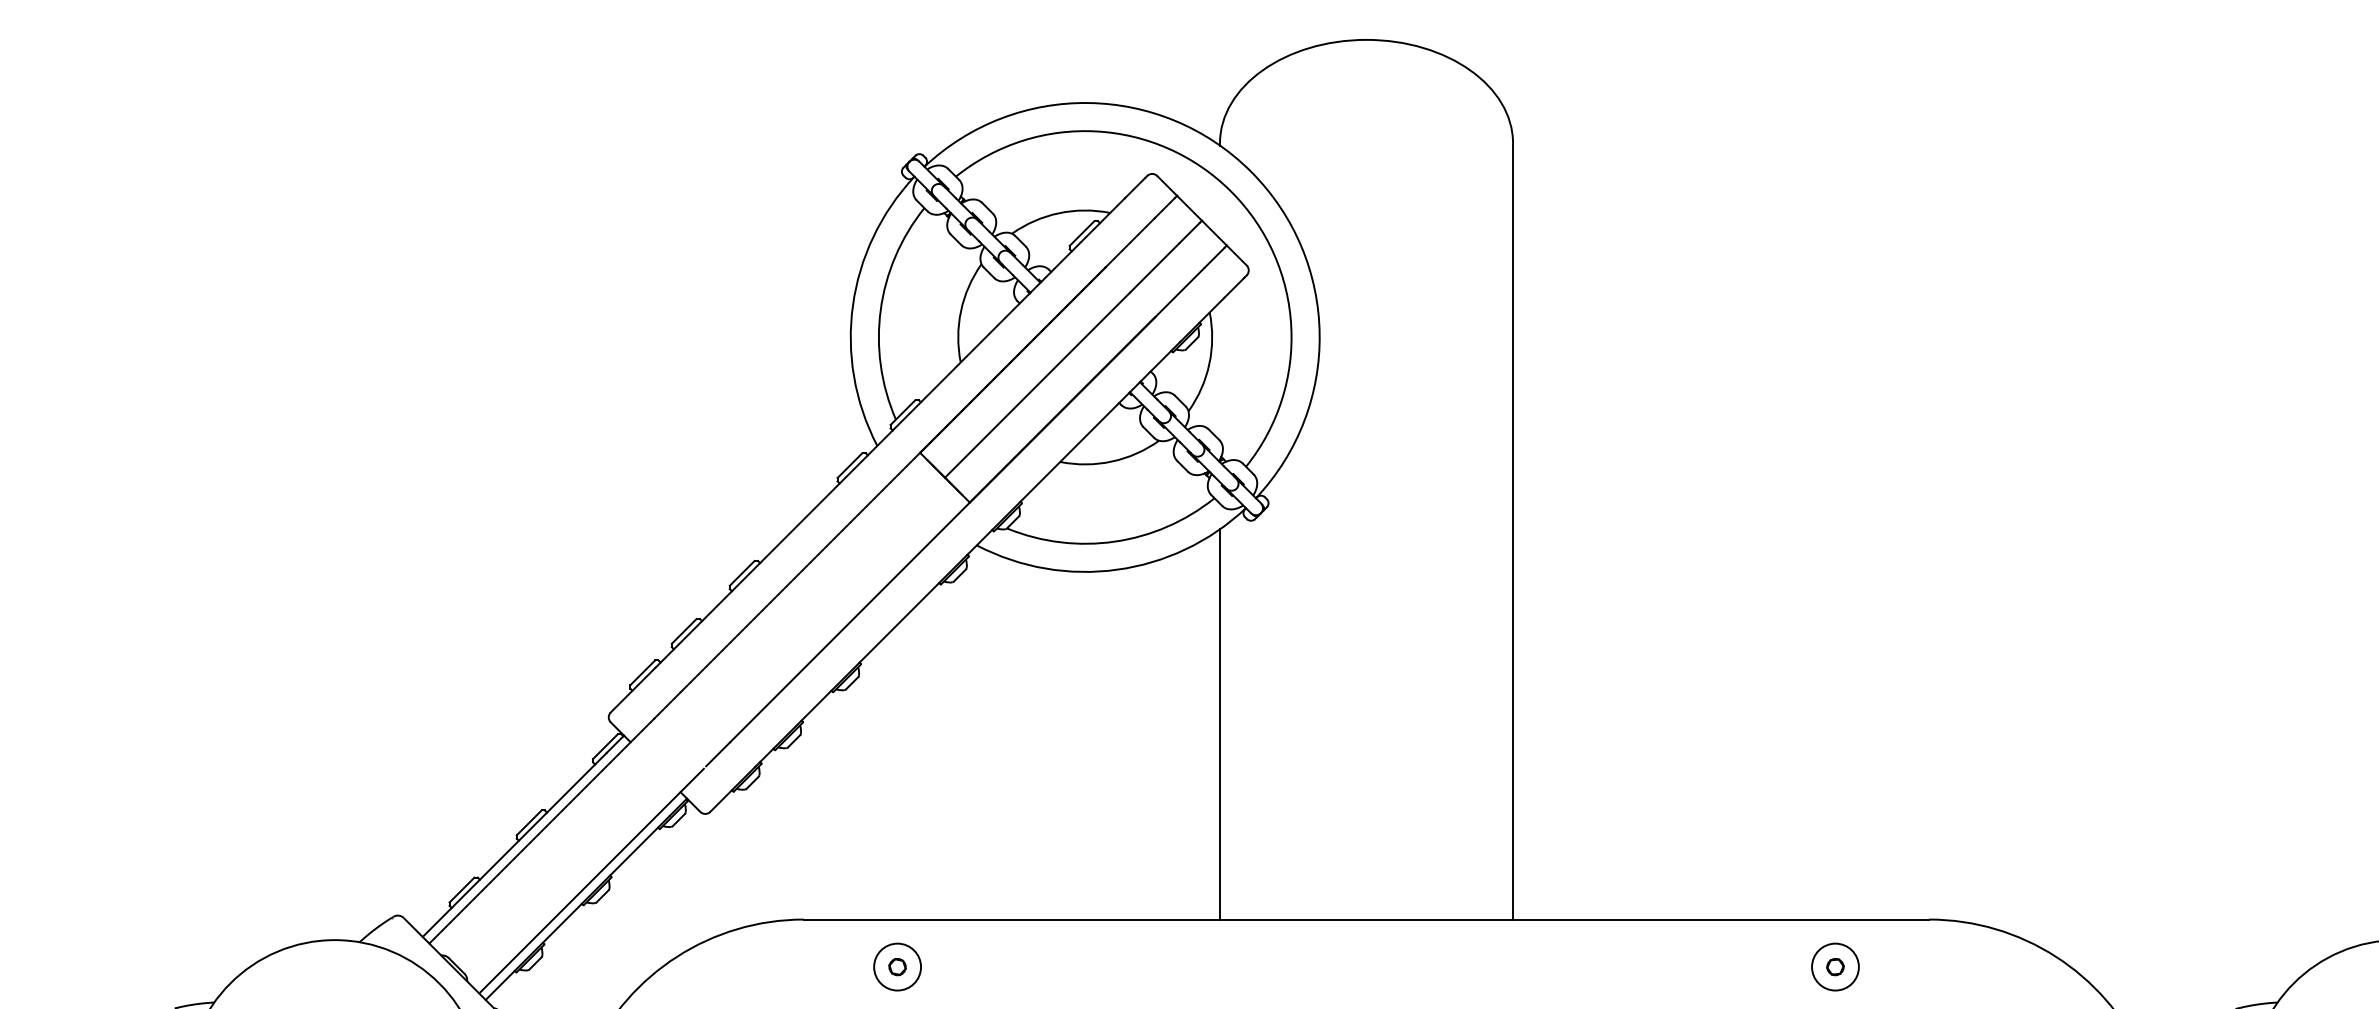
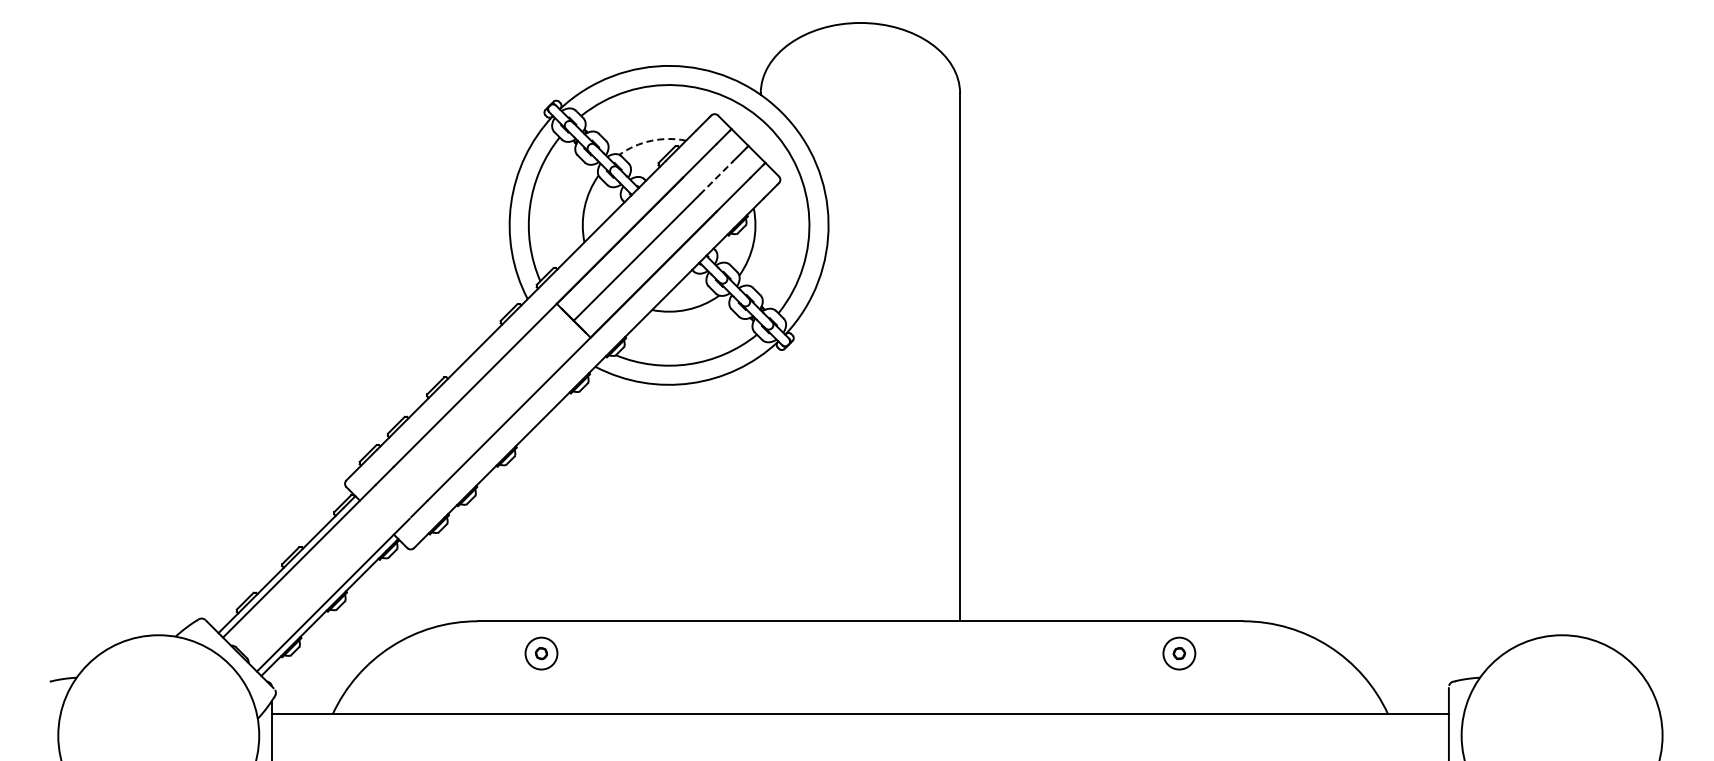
arc: (1059, 212) -> (651, 140), solid -> dashed
line: (1154, 267) -> (716, 177), solid -> dashed
line: (1219, 724) -> (760, 488), removed

